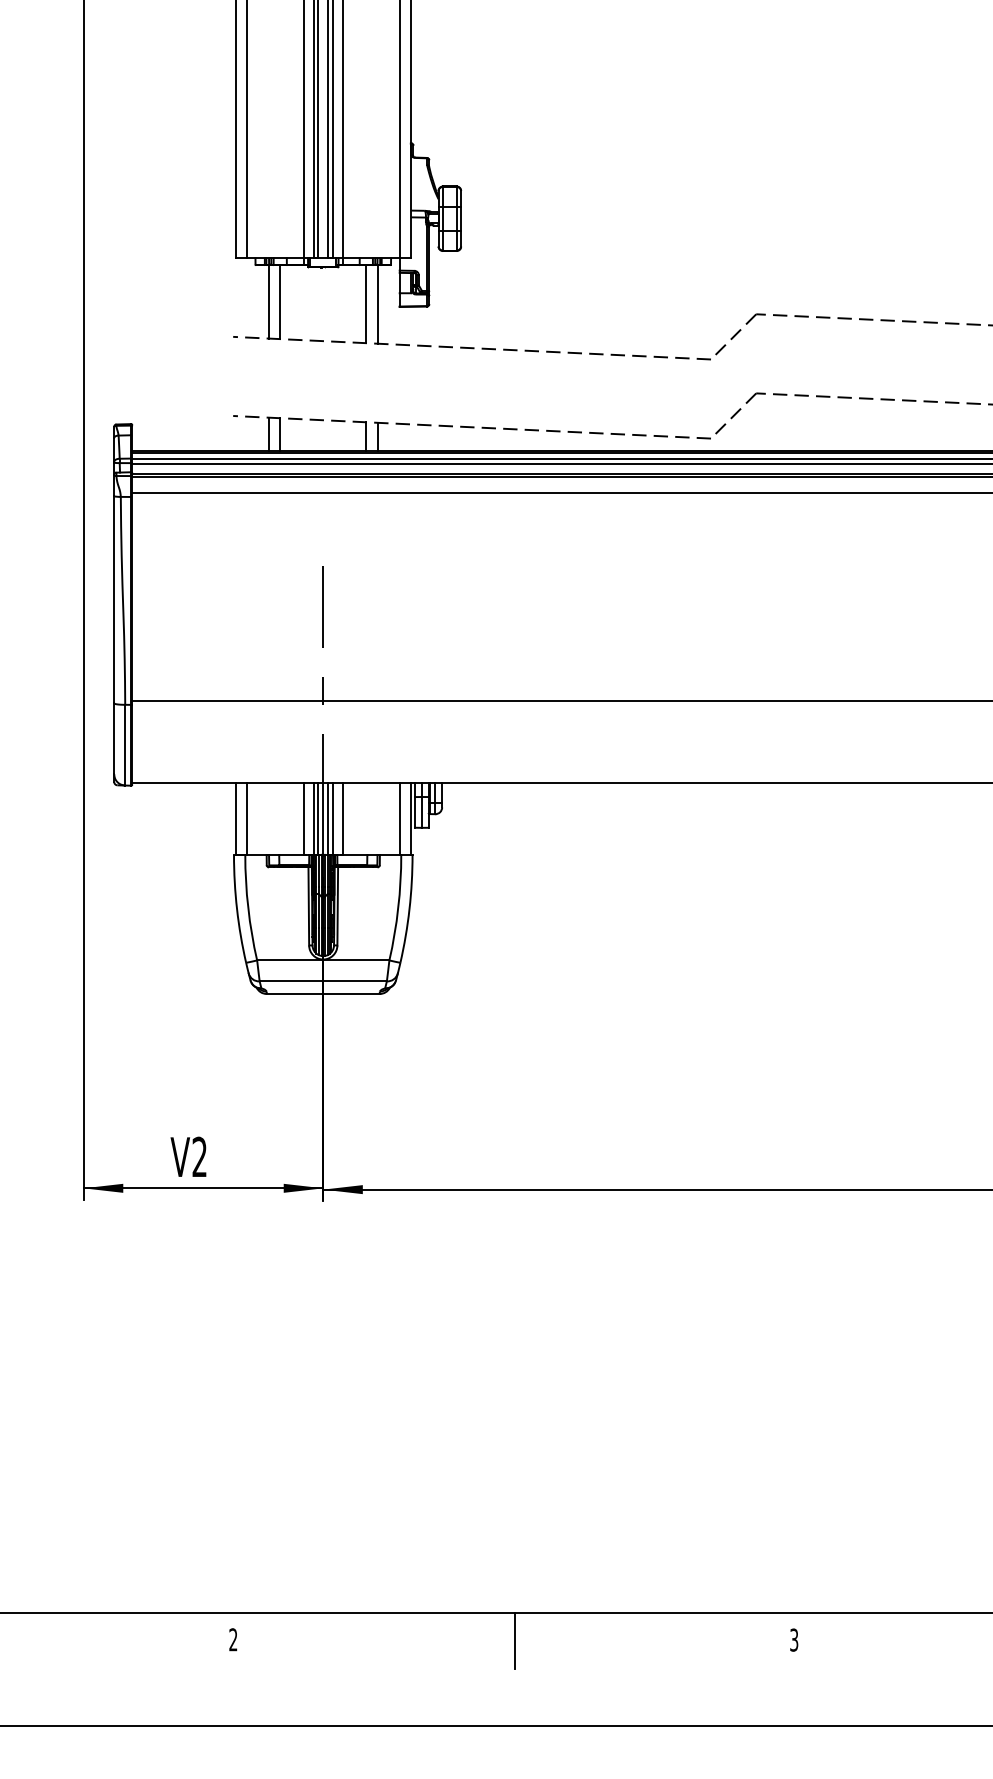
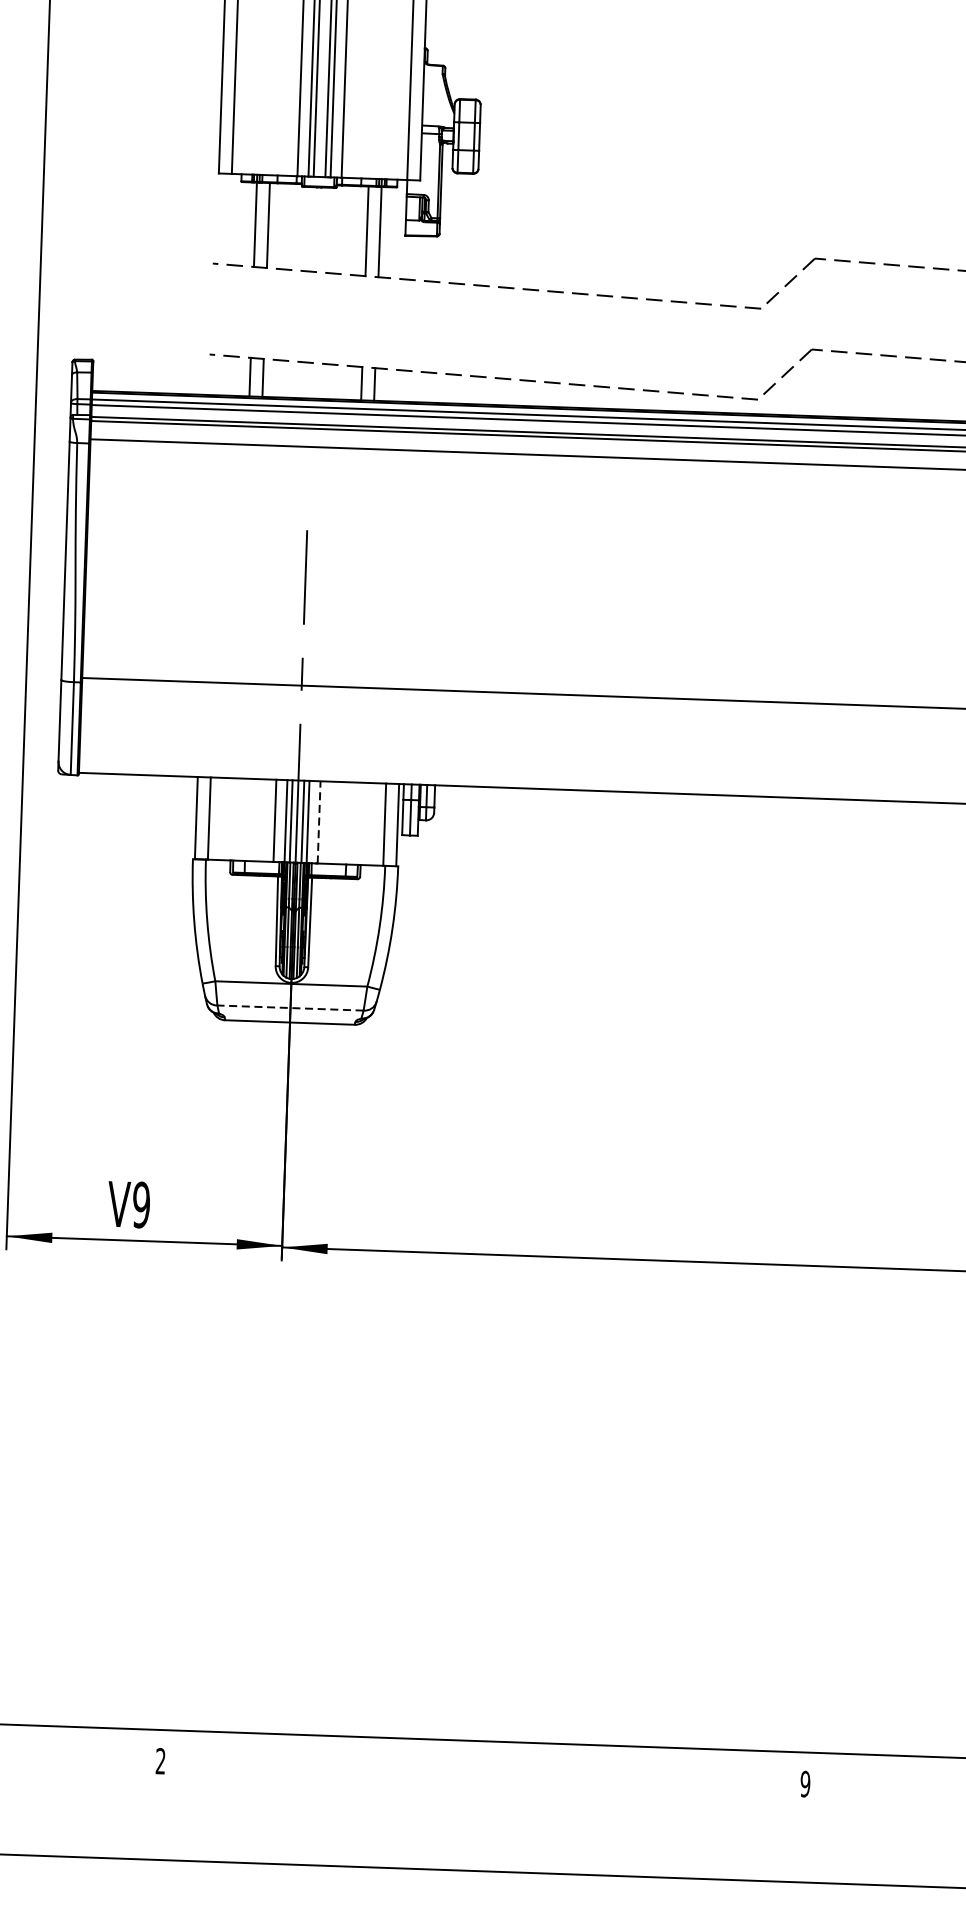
line: (342, 819) -> (319, 822), solid -> dashed
line: (323, 981) -> (290, 1008), solid -> dashed
text: (199, 1156) -> (141, 1204), V2 -> V9
text: (794, 1639) -> (805, 1783), 3 -> 9
line: (514, 1640) -> (483, 1773), removed

